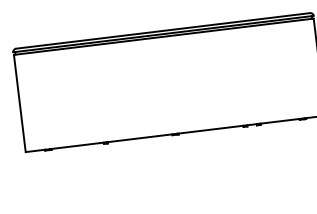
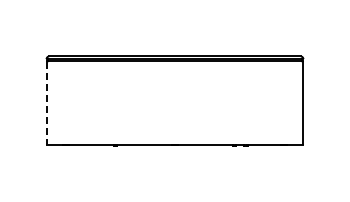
line: (19, 104) -> (46, 103), solid -> dashed

